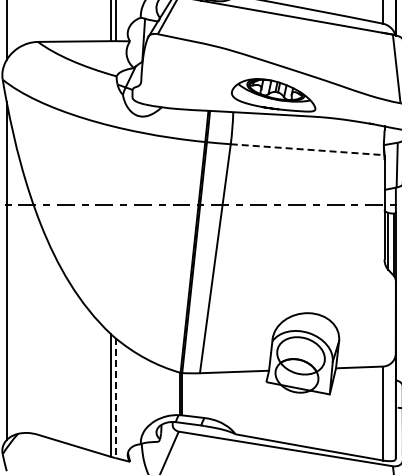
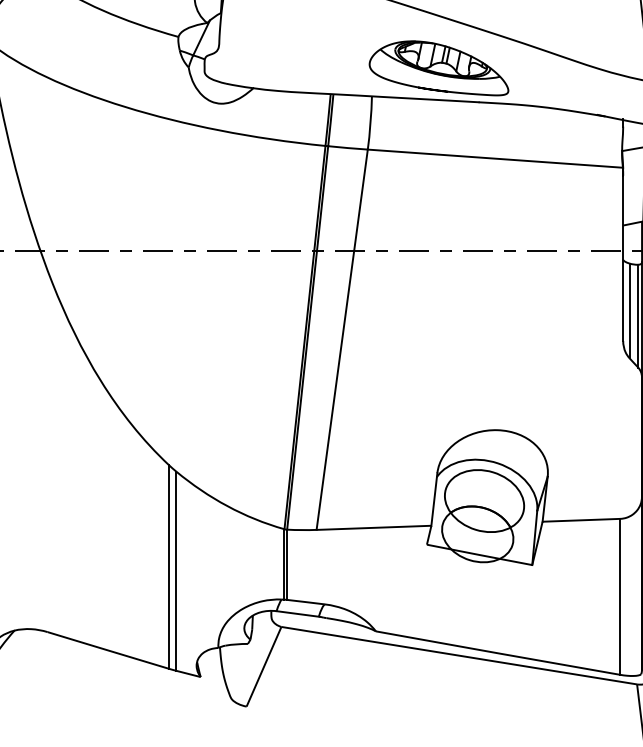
line: (307, 149) -> (495, 158), dashed -> solid
line: (115, 398) -> (176, 571), dashed -> solid

